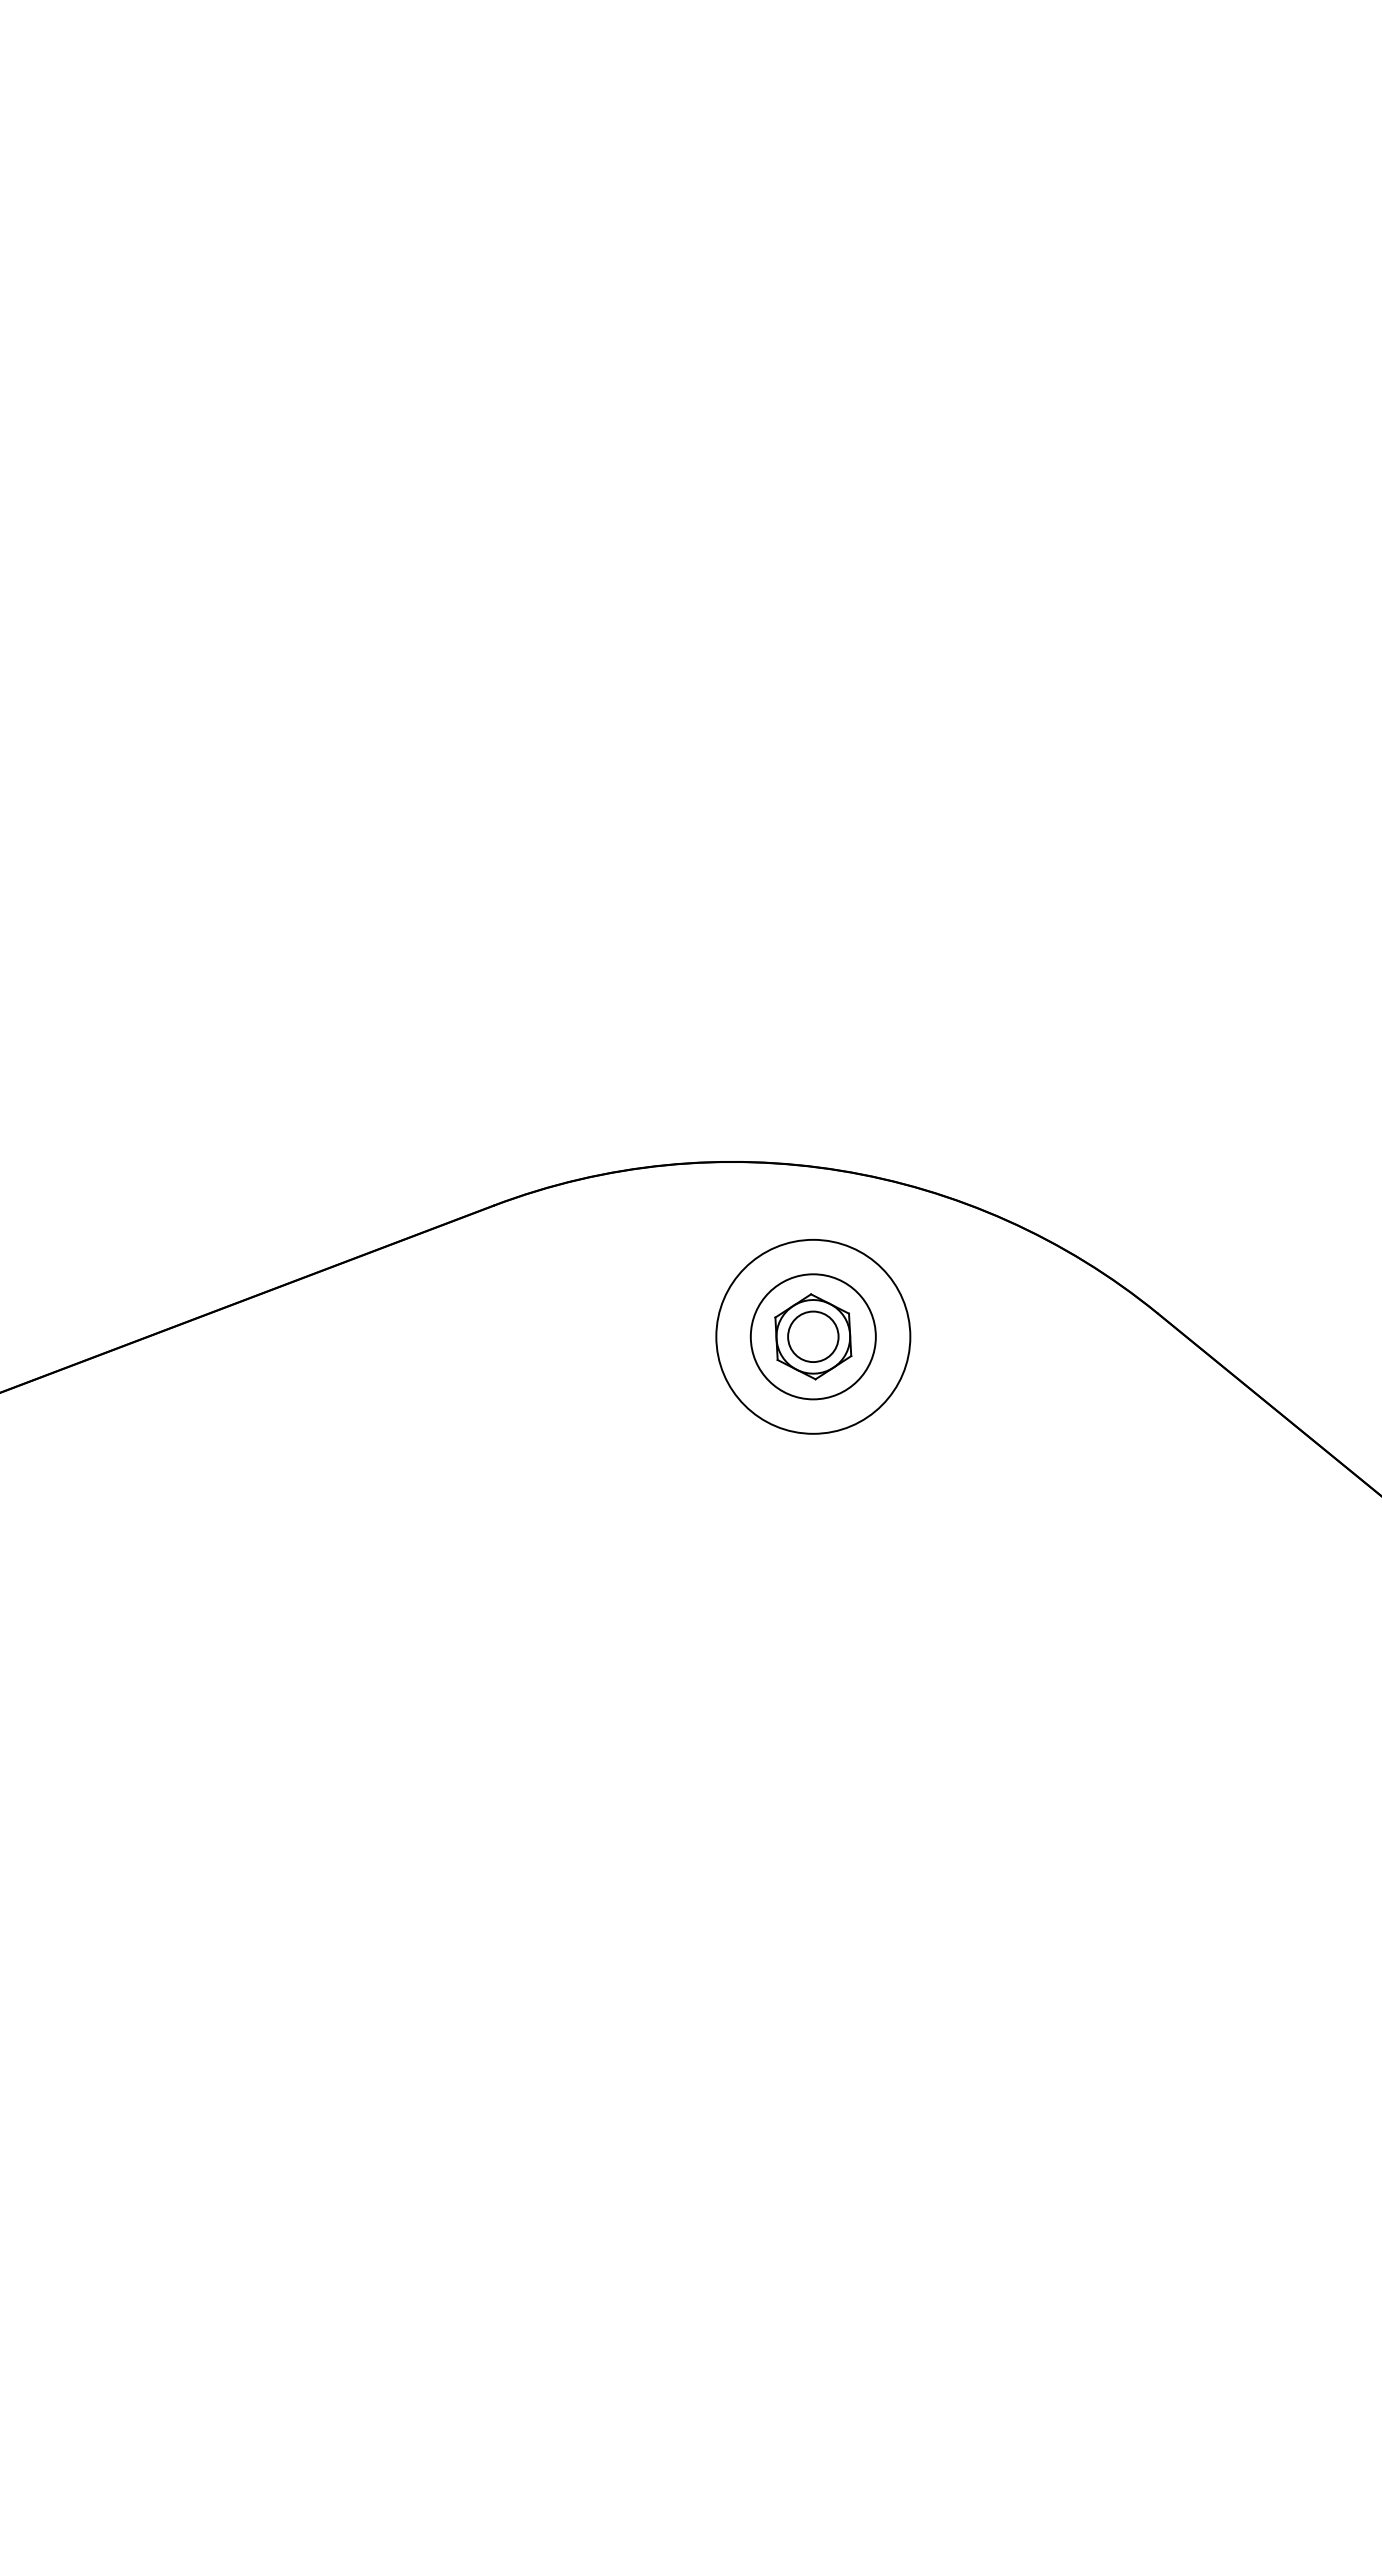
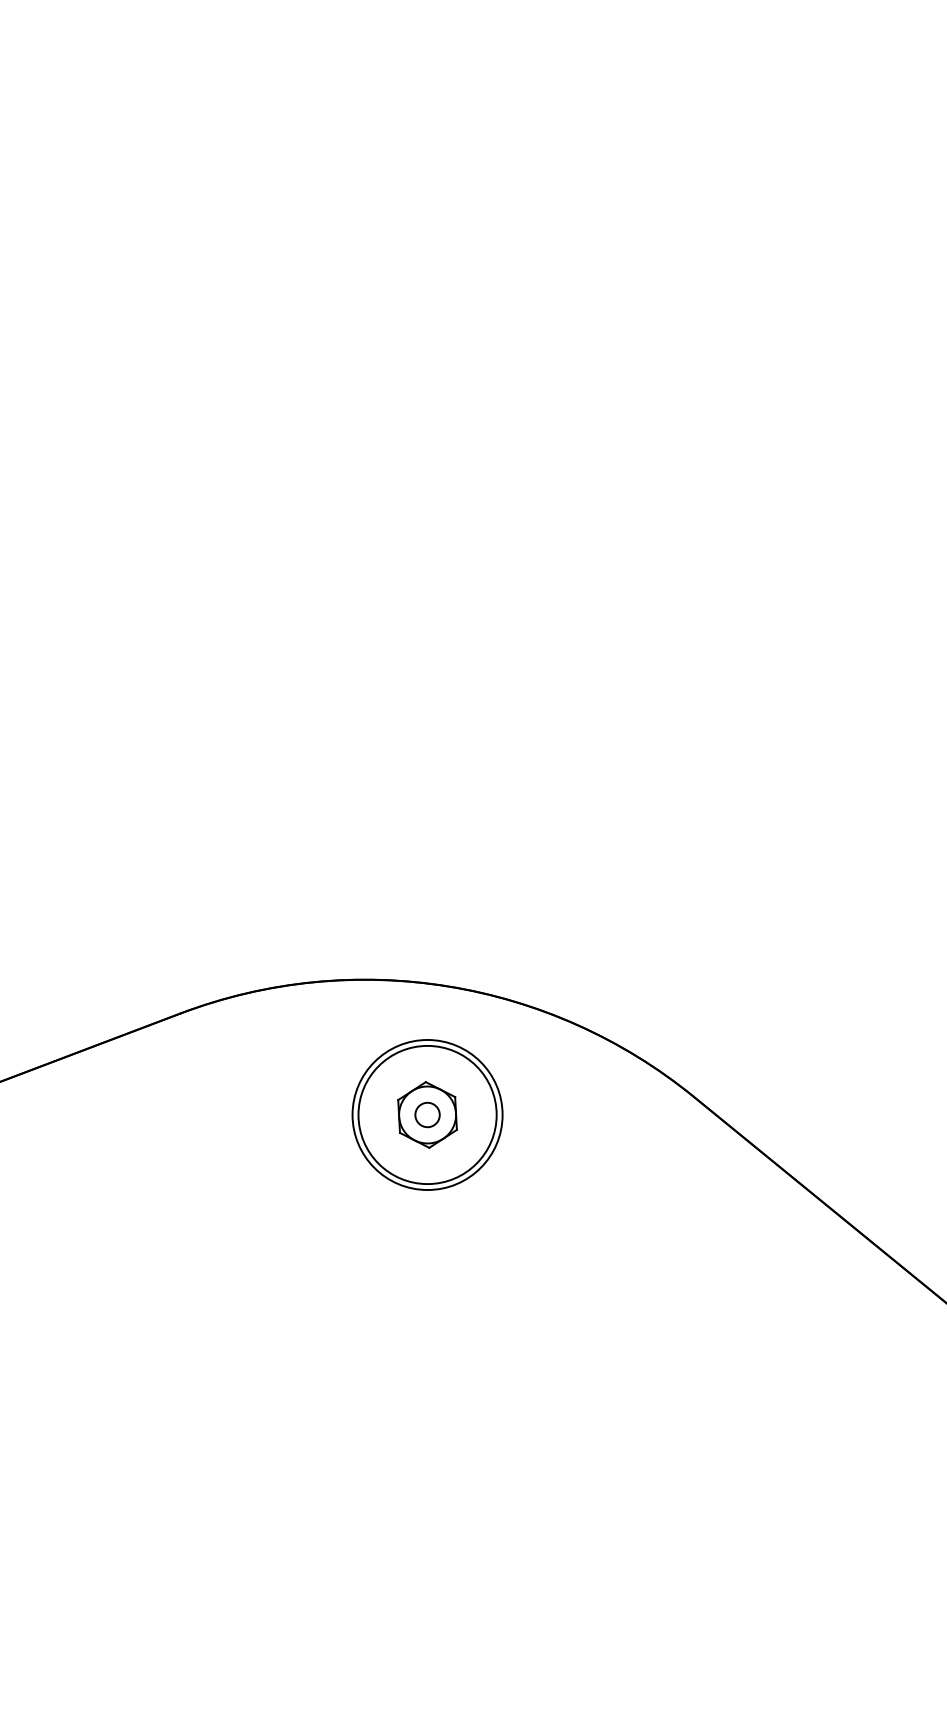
circle: (813, 1336) -> (427, 1114), size x0.62
circle: (813, 1336) -> (427, 1114), size x1.43

